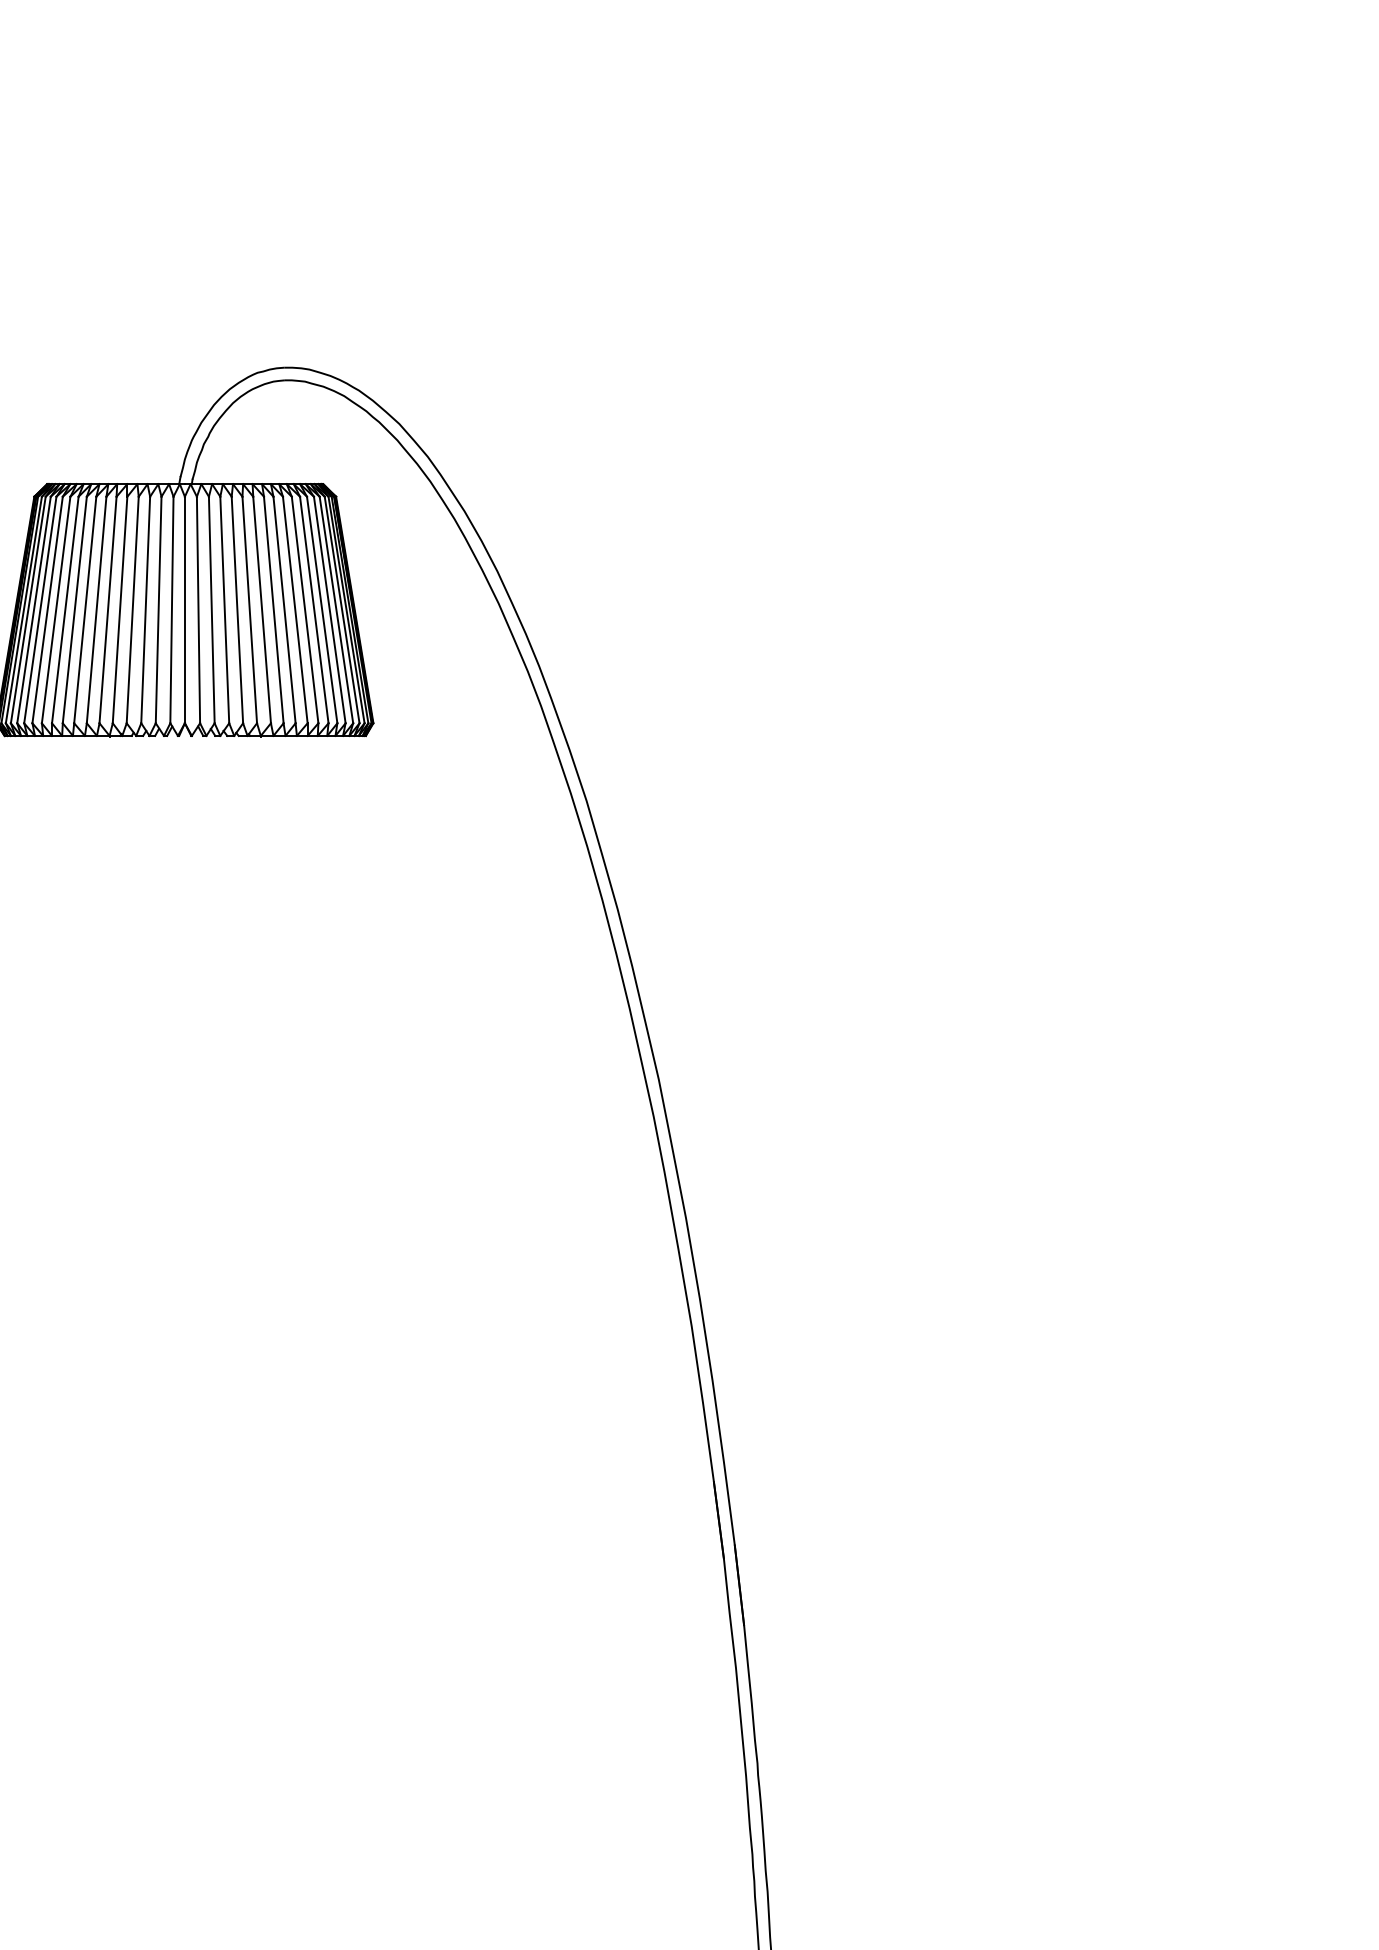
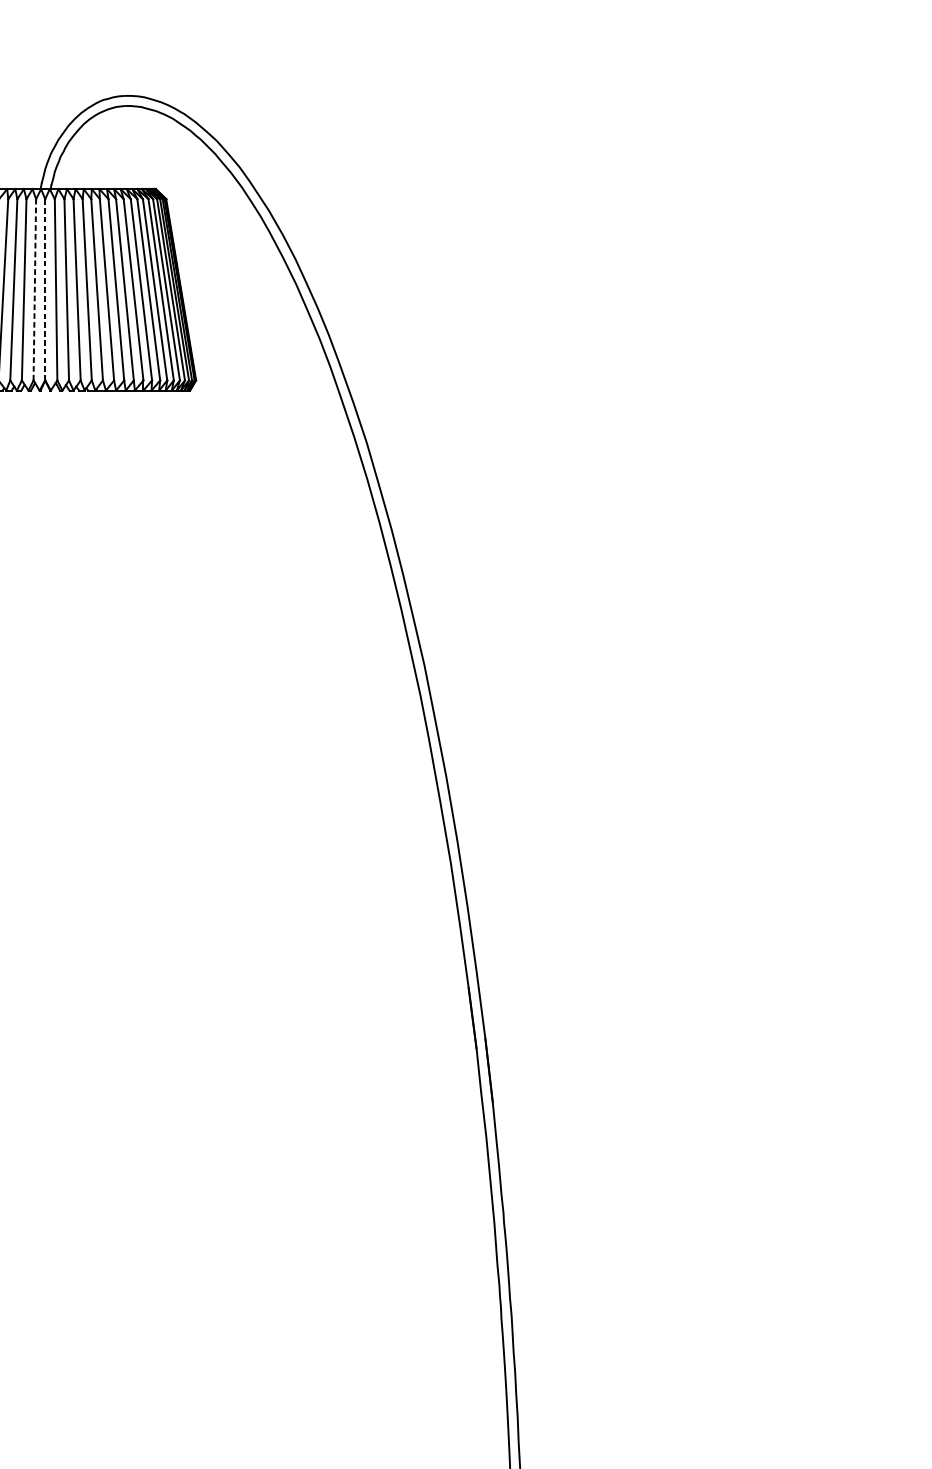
line: (171, 609) -> (34, 289), solid -> dashed
line: (184, 610) -> (44, 290), solid -> dashed

